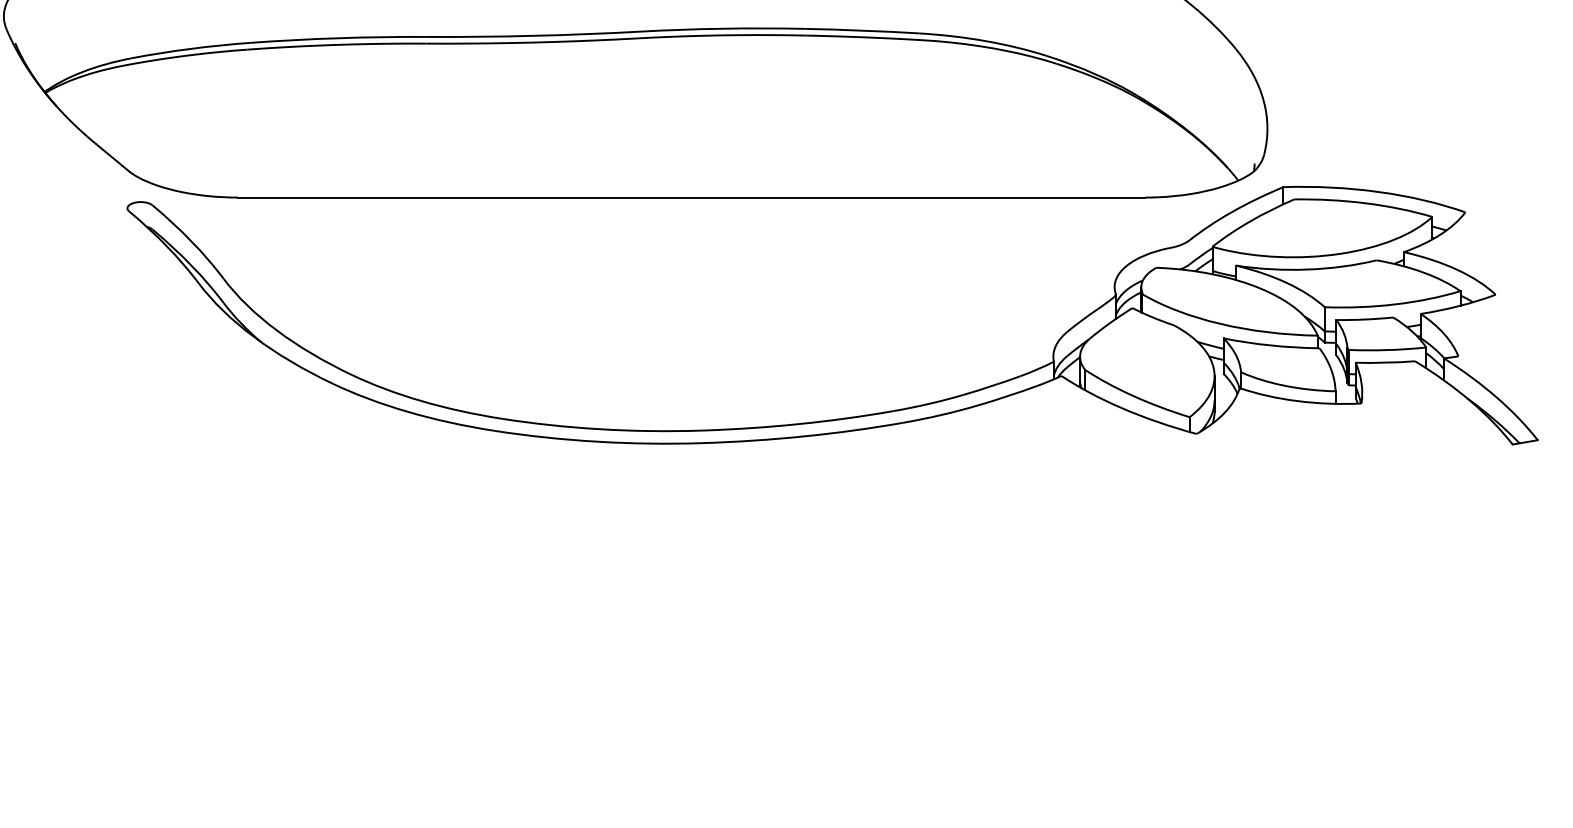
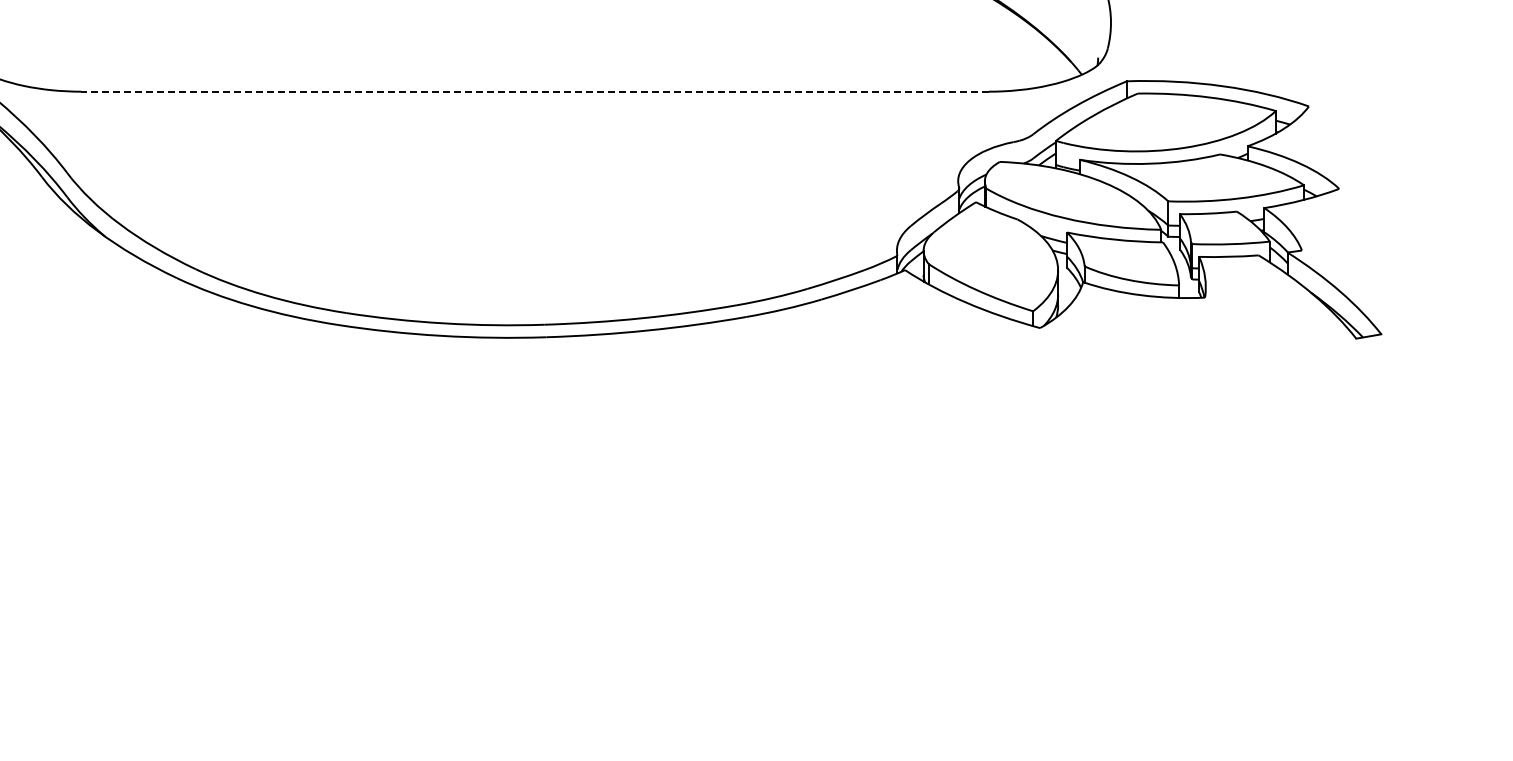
line: (691, 197) -> (535, 91), solid -> dashed

